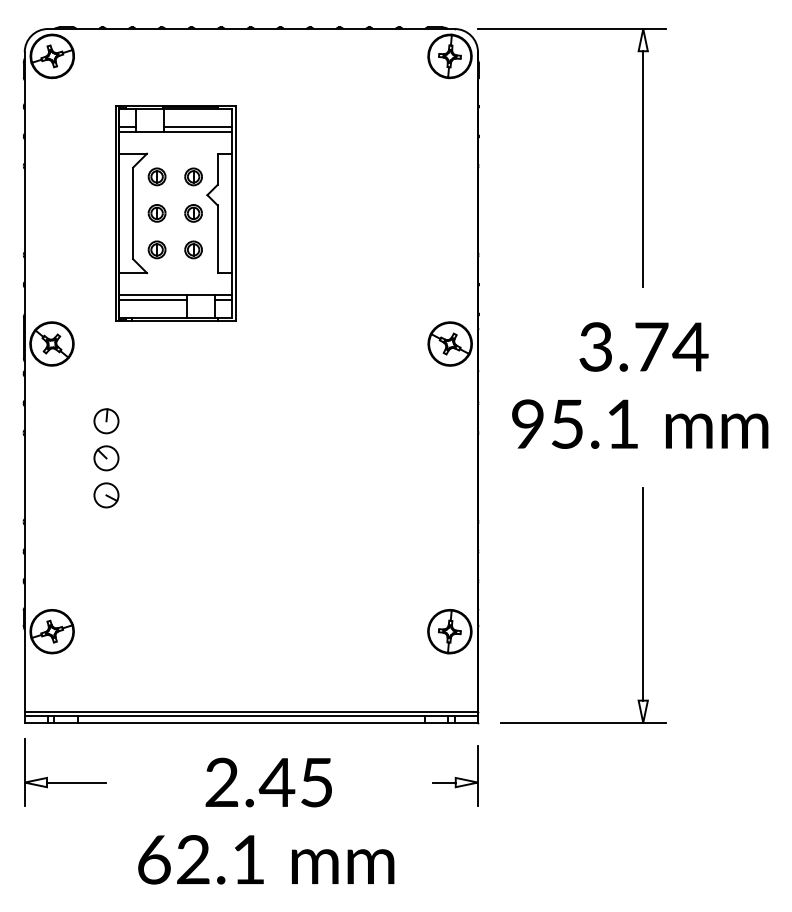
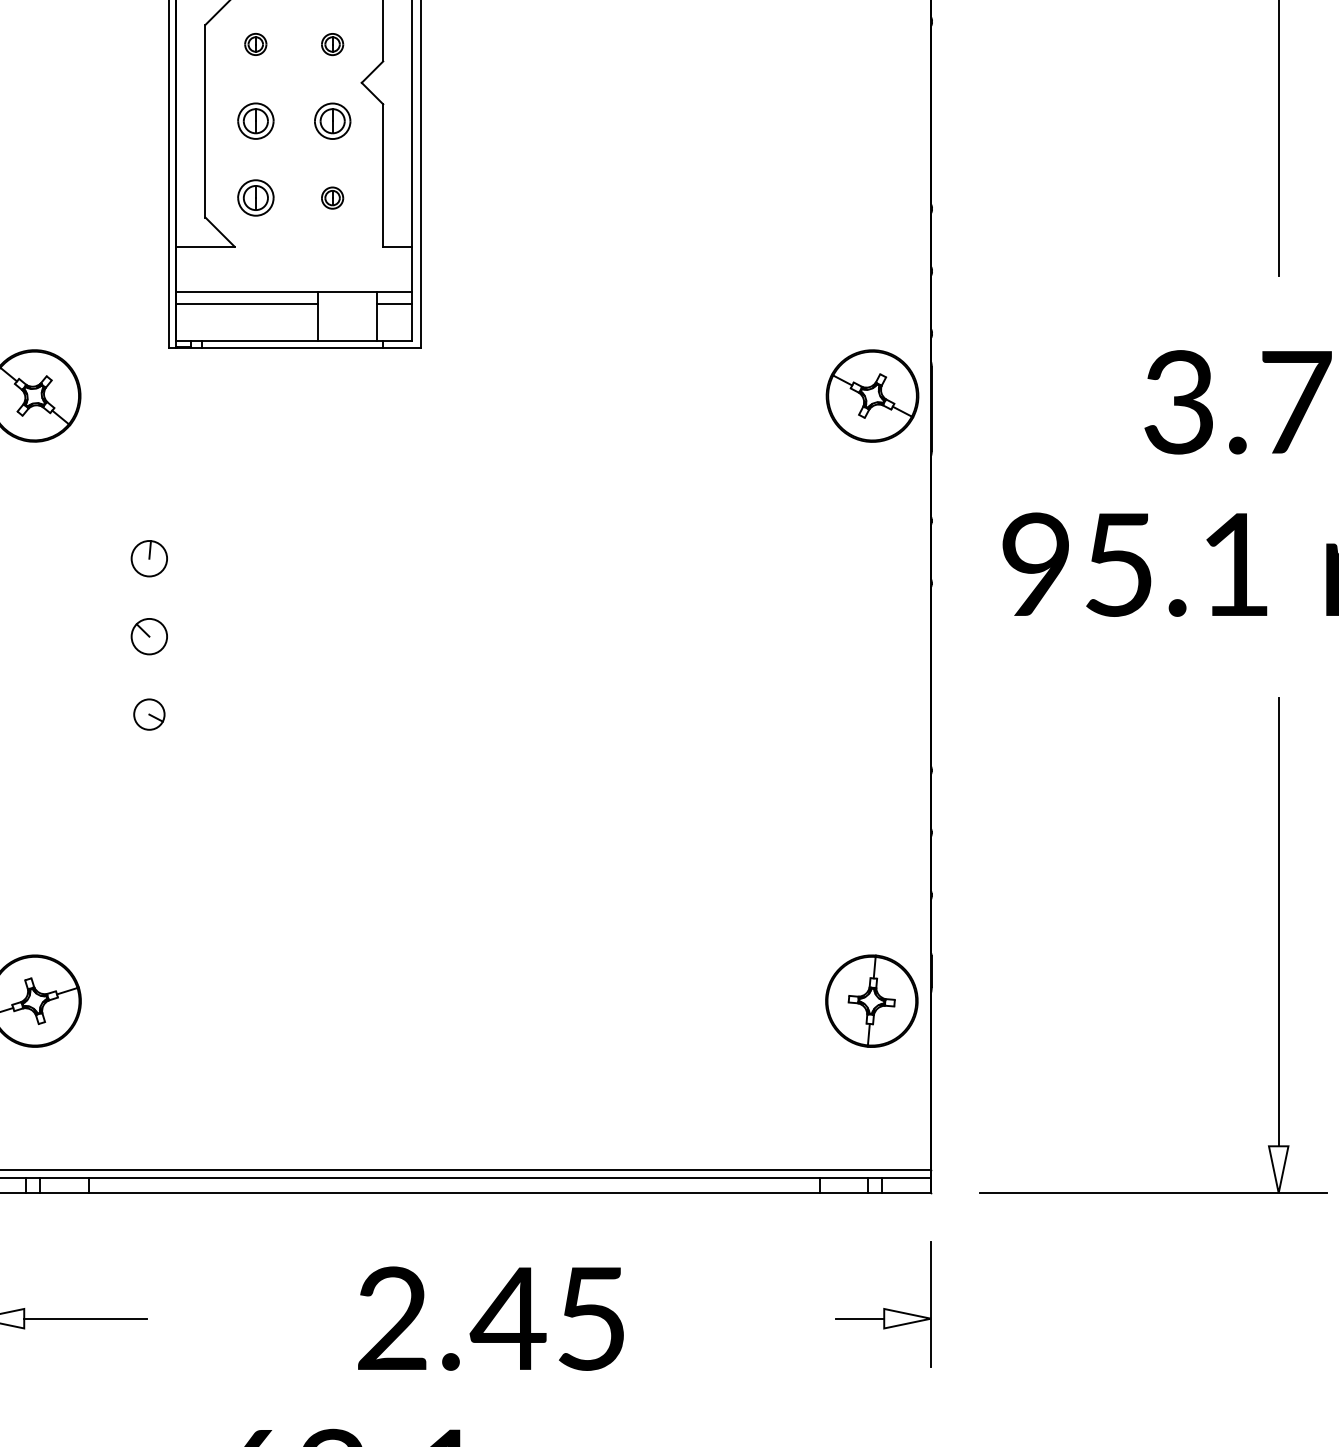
part: (156, 176) -> (254, 43), size x0.6
part: (193, 176) -> (332, 43), size x0.6
part: (193, 249) -> (332, 197), size x0.6
part: (106, 421) -> (149, 559), size x0.7
part: (106, 458) -> (149, 636), size x0.7
part: (106, 495) -> (149, 714), size x0.6

